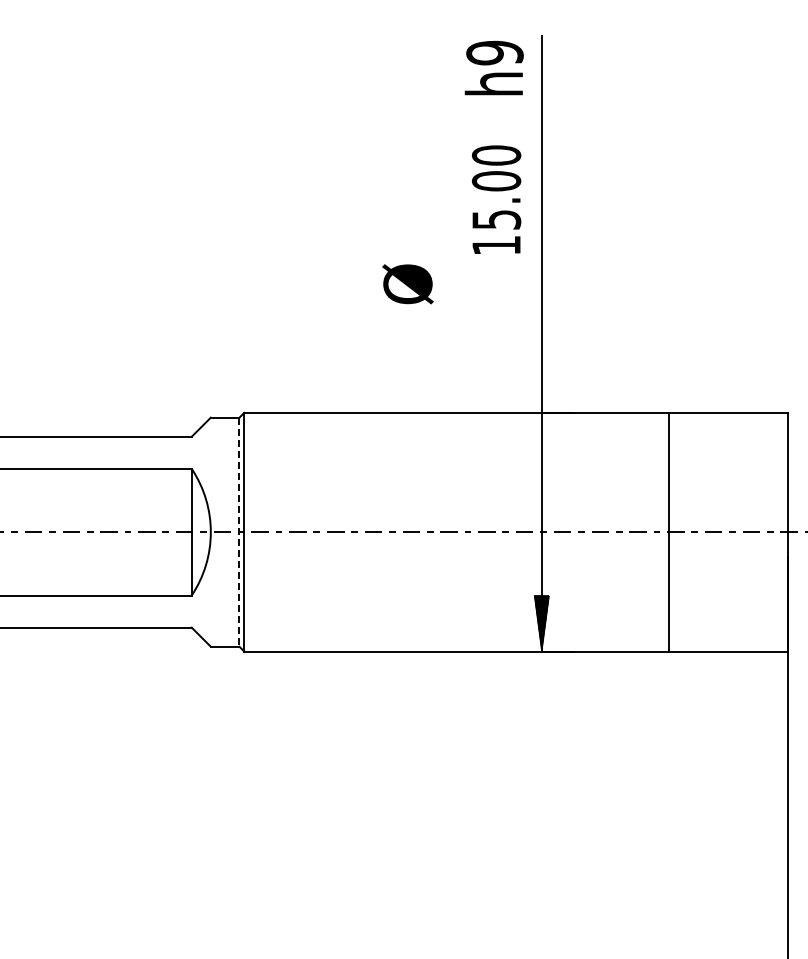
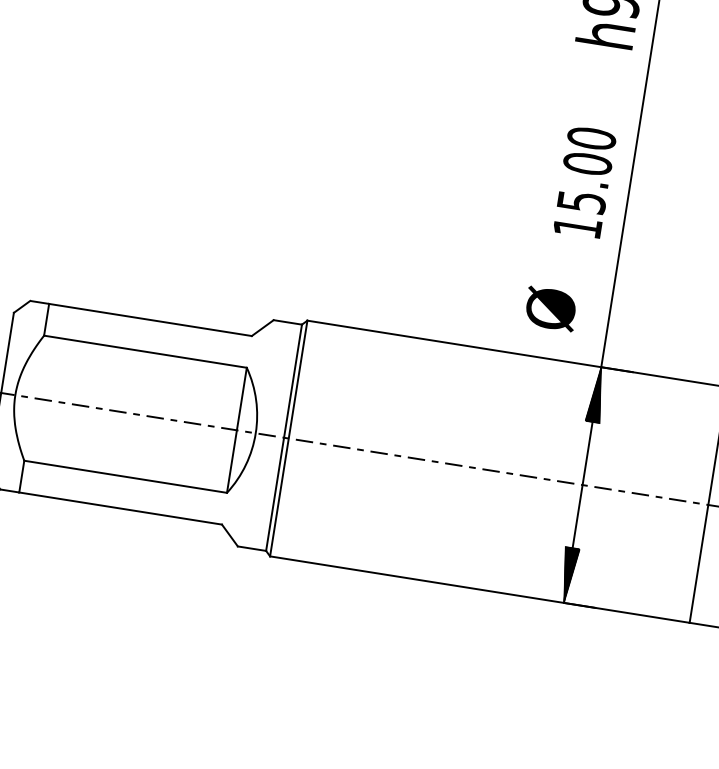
text: (496, 199) -> (584, 181), moved
text: (407, 284) -> (550, 309), moved
hatch: (541, 440) -> (596, 394), added
line: (239, 532) -> (284, 438), dashed -> solid

